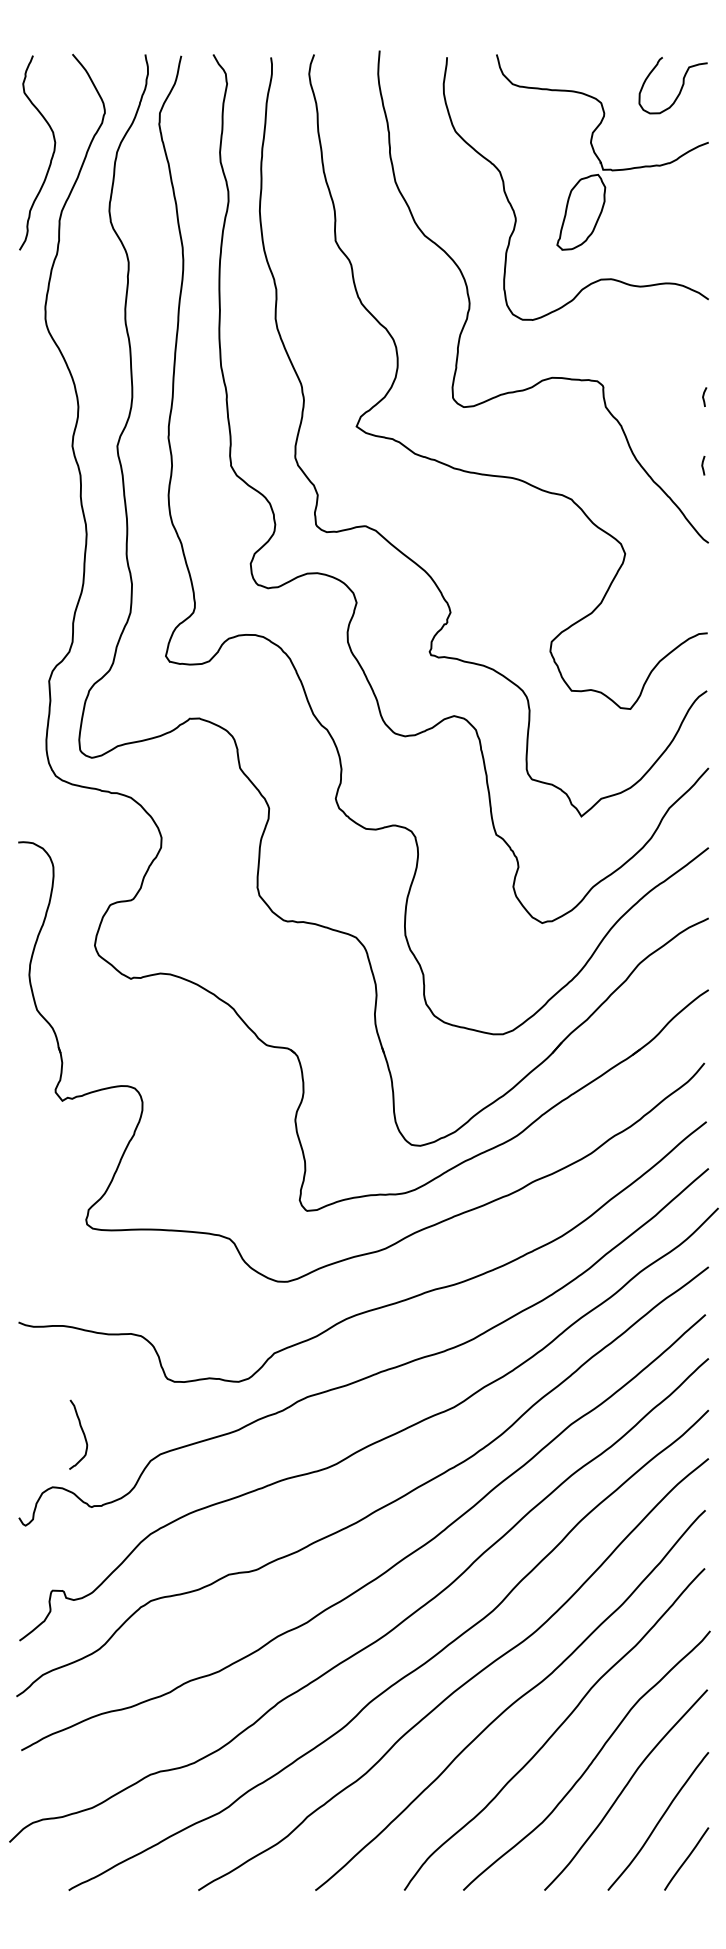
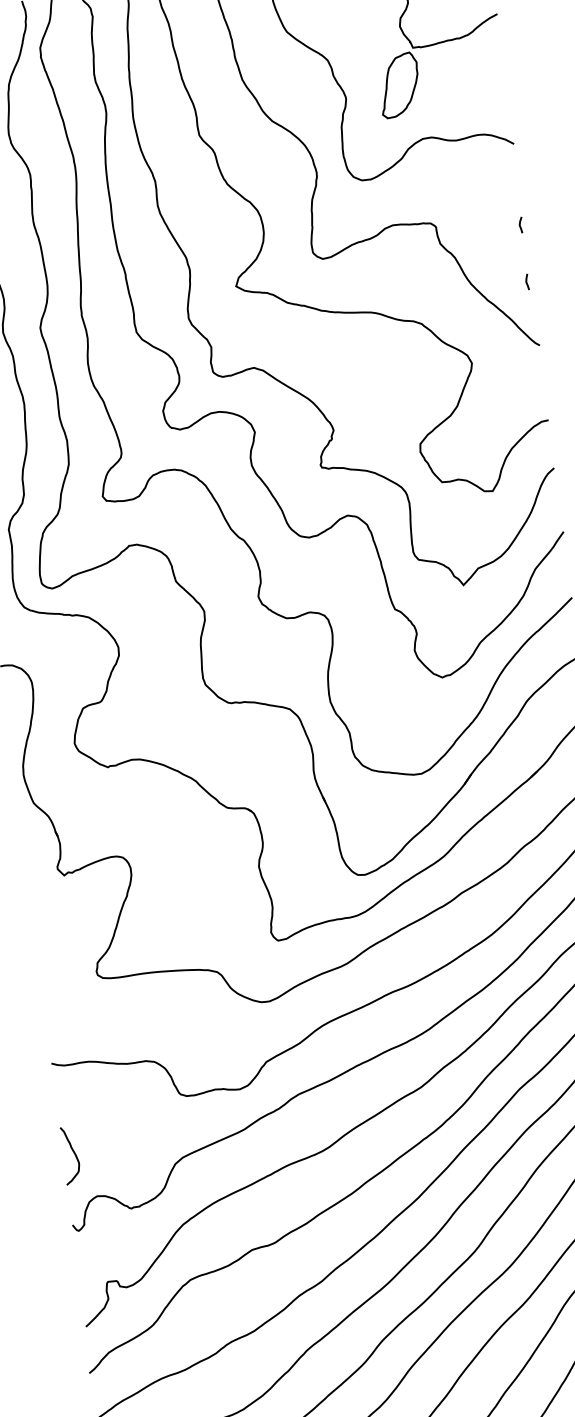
curve: (82, 1433) -> (73, 1154), moved

